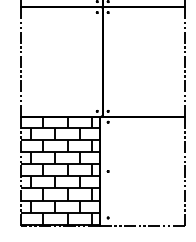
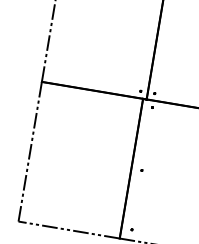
hatch: (59, 171) -> (79, 160), removed

